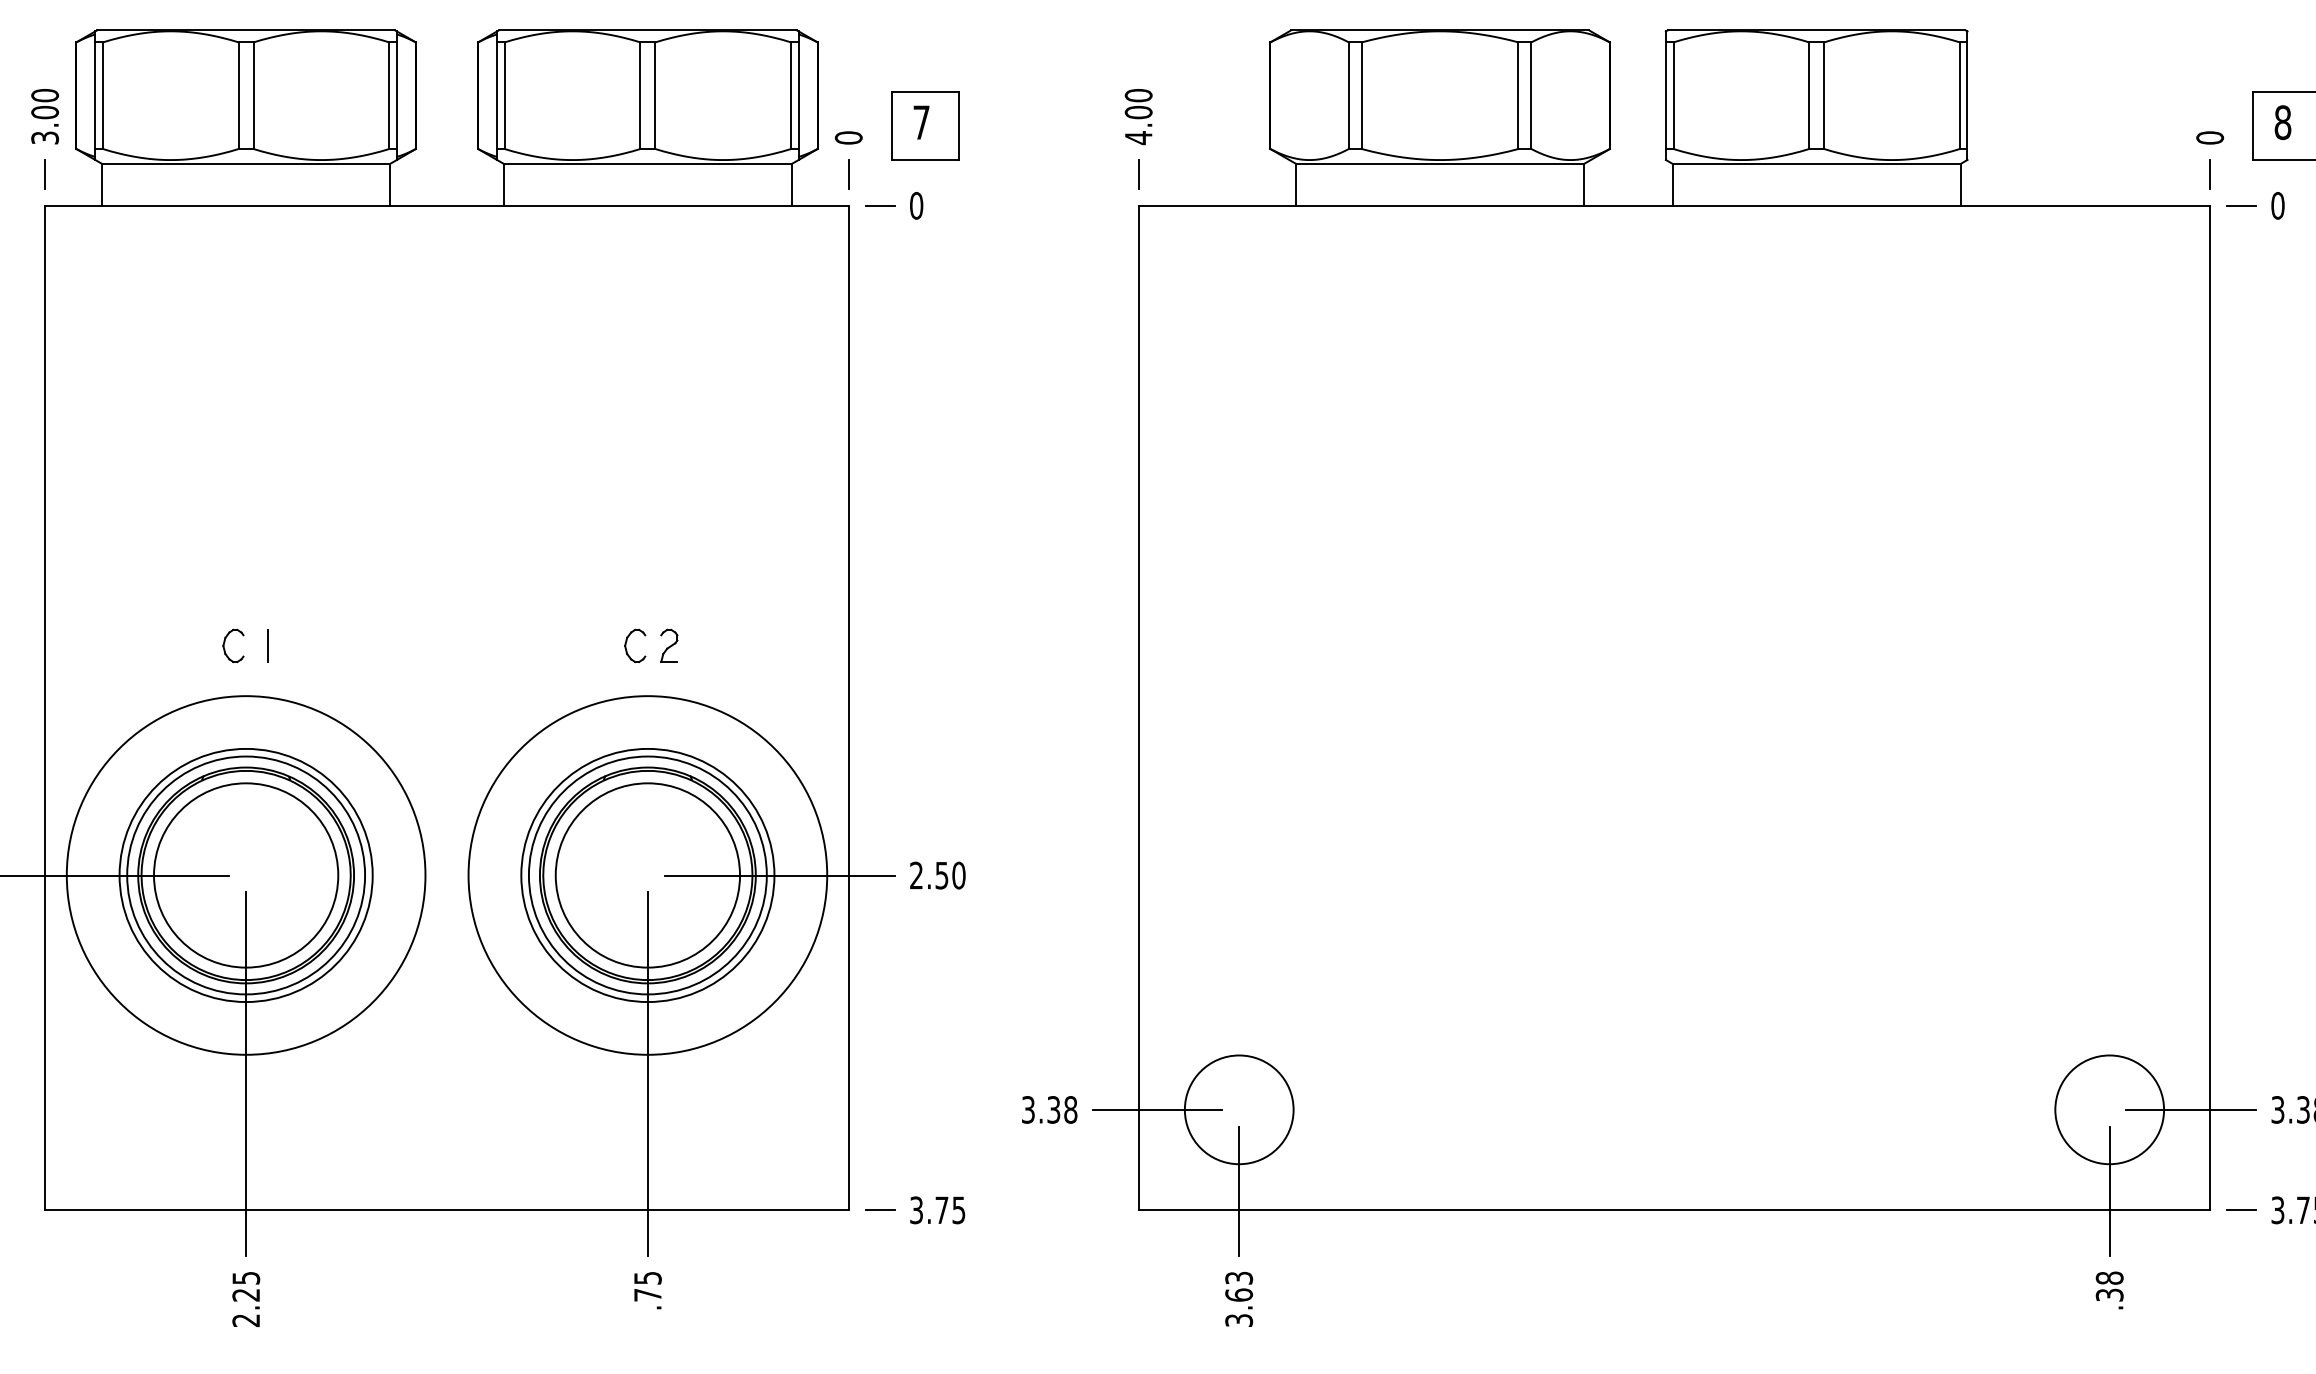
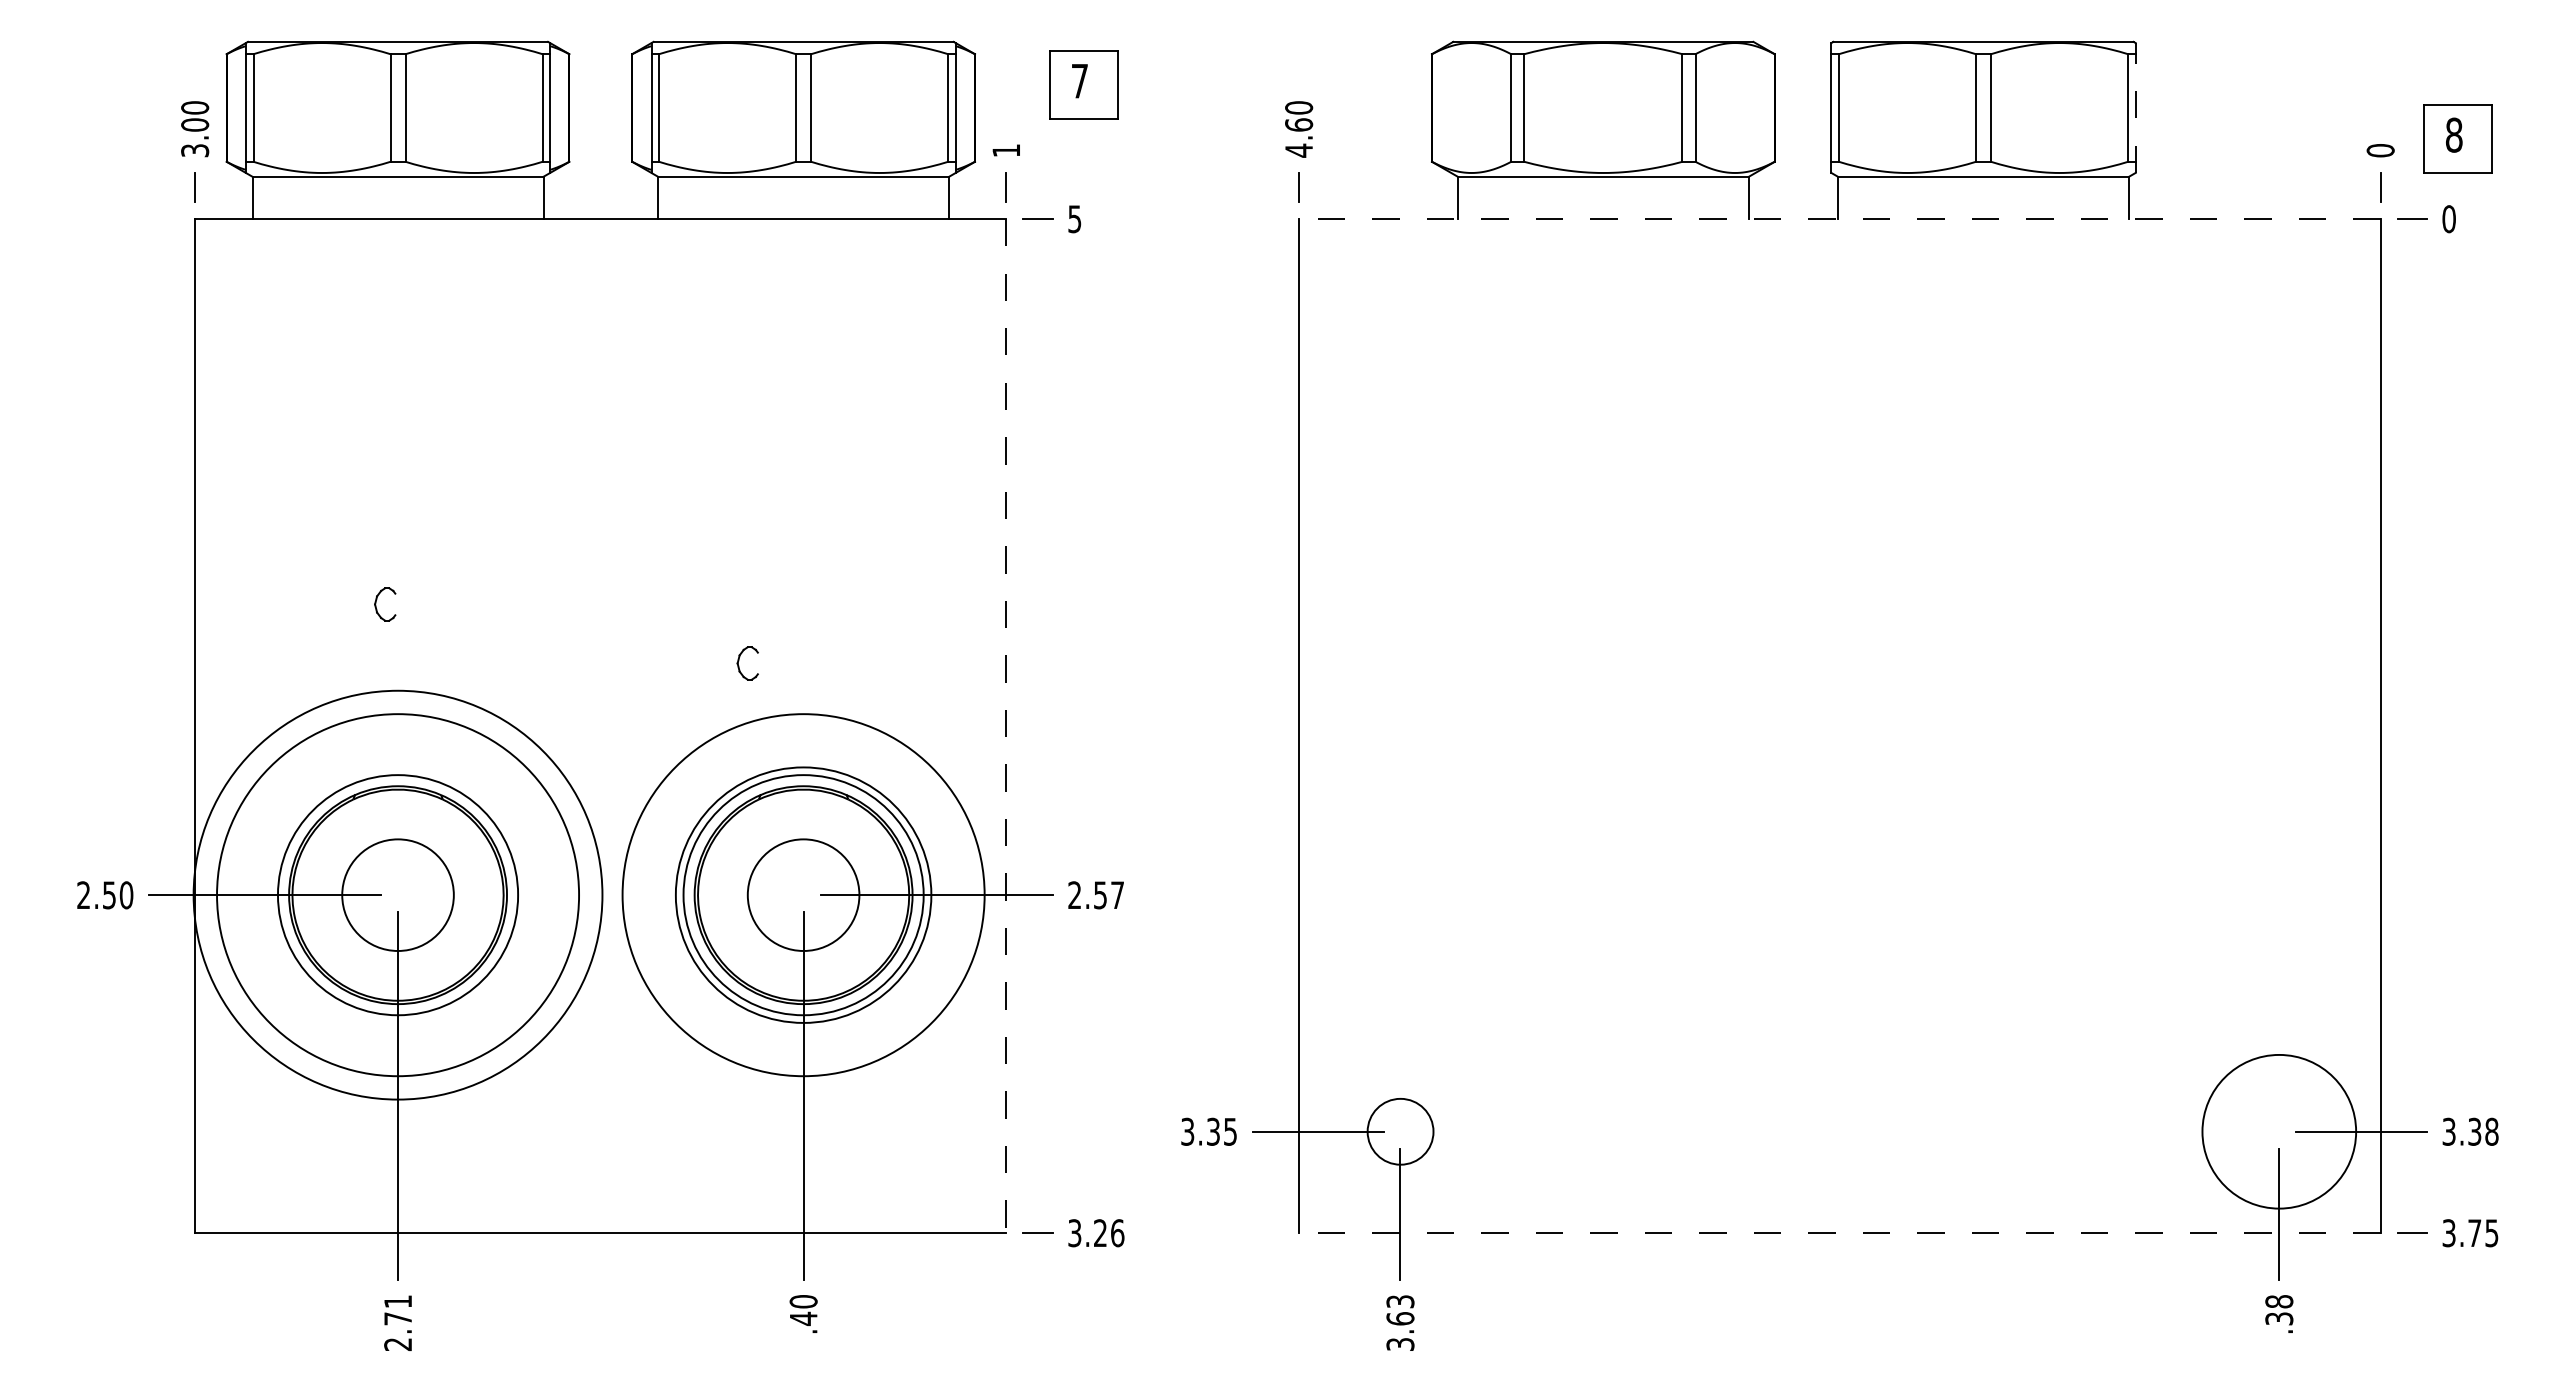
line: (1967, 96) -> (2135, 108), solid -> dashed
text: (1138, 112) -> (1298, 124), 4.00 -> 4.60
part: (925, 125) -> (1083, 84), moved
text: (848, 137) -> (1006, 150), 0 -> 1
text: (916, 206) -> (1074, 219), 0 -> 5
line: (1674, 206) -> (1839, 219), solid -> dashed
part: (626, 643) -> (739, 661), moved
part: (224, 645) -> (376, 604), moved
line: (267, 645) -> (419, 663), removed
part: (669, 645) -> (825, 663), removed
line: (848, 708) -> (1006, 726), solid -> dashed
circle: (245, 874) -> (397, 894), size x1.6
circle: (246, 875) -> (398, 895), size x0.6
circle: (647, 875) -> (803, 895), size x0.6
text: (958, 875) -> (1117, 895), 2.50 -> 2.57
text: (1070, 1109) -> (1230, 1131), 3.38 -> 3.35
circle: (1239, 1109) -> (1400, 1131), size x0.6
circle: (2109, 1109) -> (2279, 1131), size x1.4
text: (950, 1210) -> (1109, 1233), 3.75 -> 3.26
line: (1674, 1210) -> (1839, 1233), solid -> dashed
text: (246, 1286) -> (398, 1310), 2.25 -> 2.71
text: (647, 1286) -> (803, 1310), .75 -> .40

